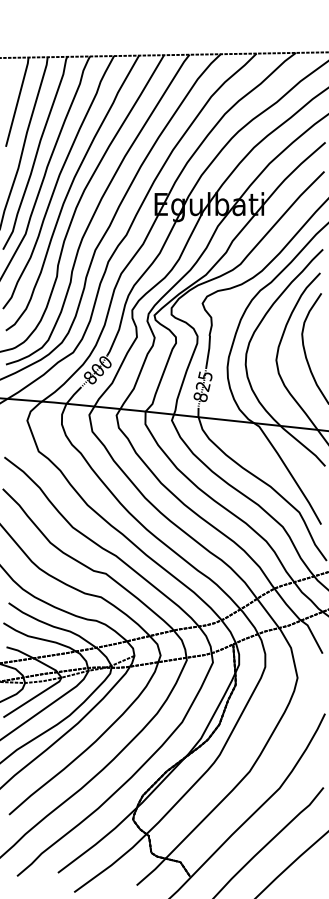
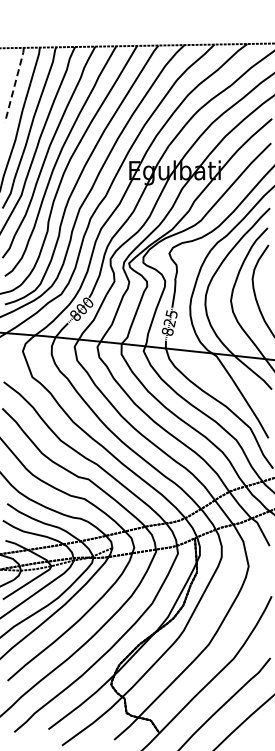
line: (17, 102) -> (14, 85), solid -> dashed

